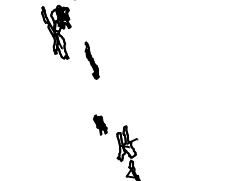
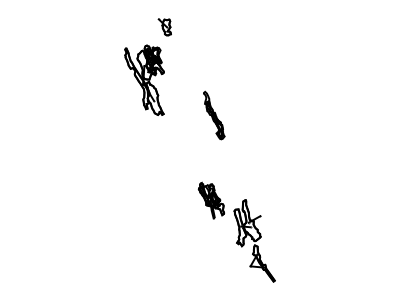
part: (92, 60) -> (214, 115), moved
part: (99, 125) -> (210, 200), size x1.43

